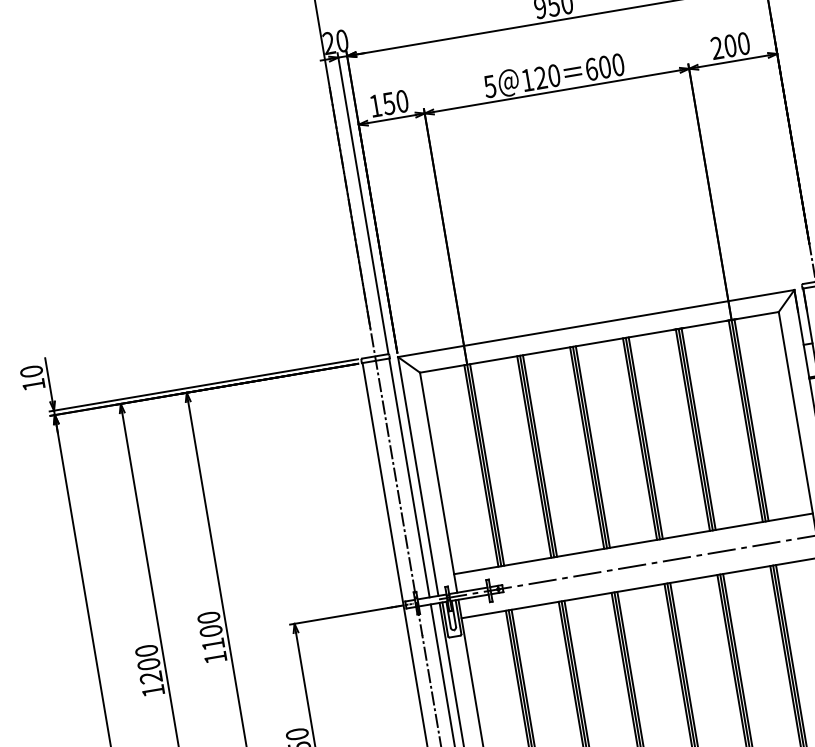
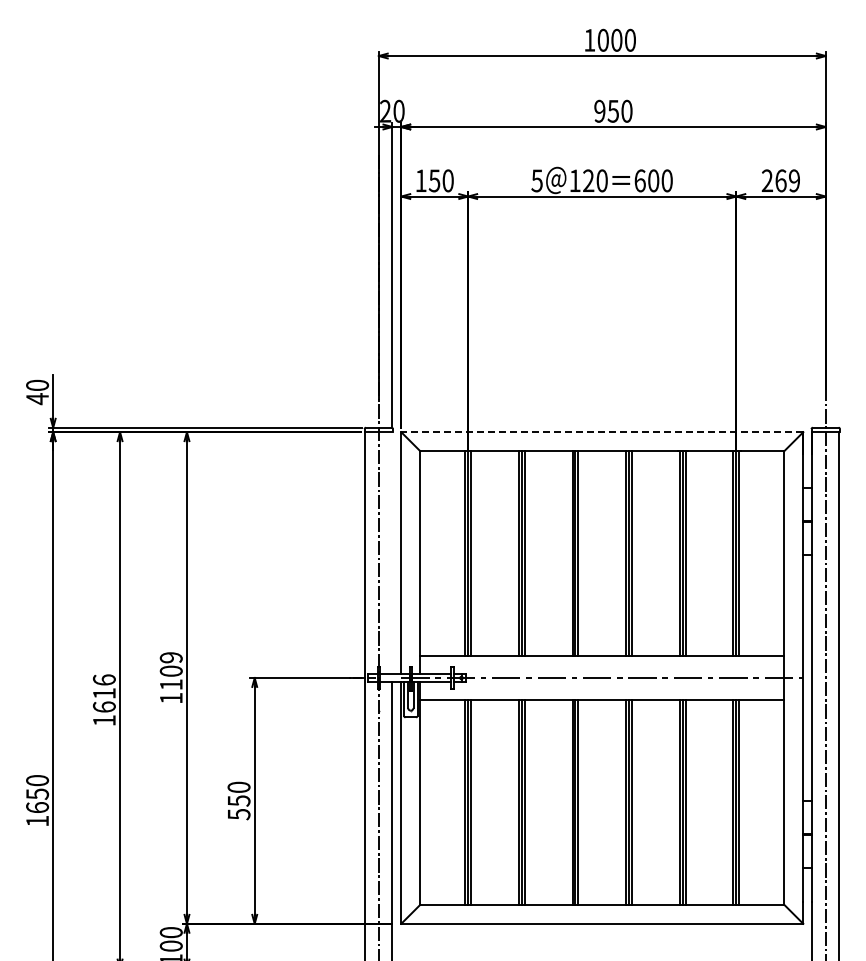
text: (736, 44) -> (787, 180), 200 -> 269
line: (596, 323) -> (602, 432), solid -> dashed
text: (33, 385) -> (37, 399), 10 -> 40
line: (409, 478) -> (392, 553), removed
text: (209, 617) -> (171, 657), 1100 -> 1109
text: (148, 664) -> (103, 693), 1200 -> 1616

